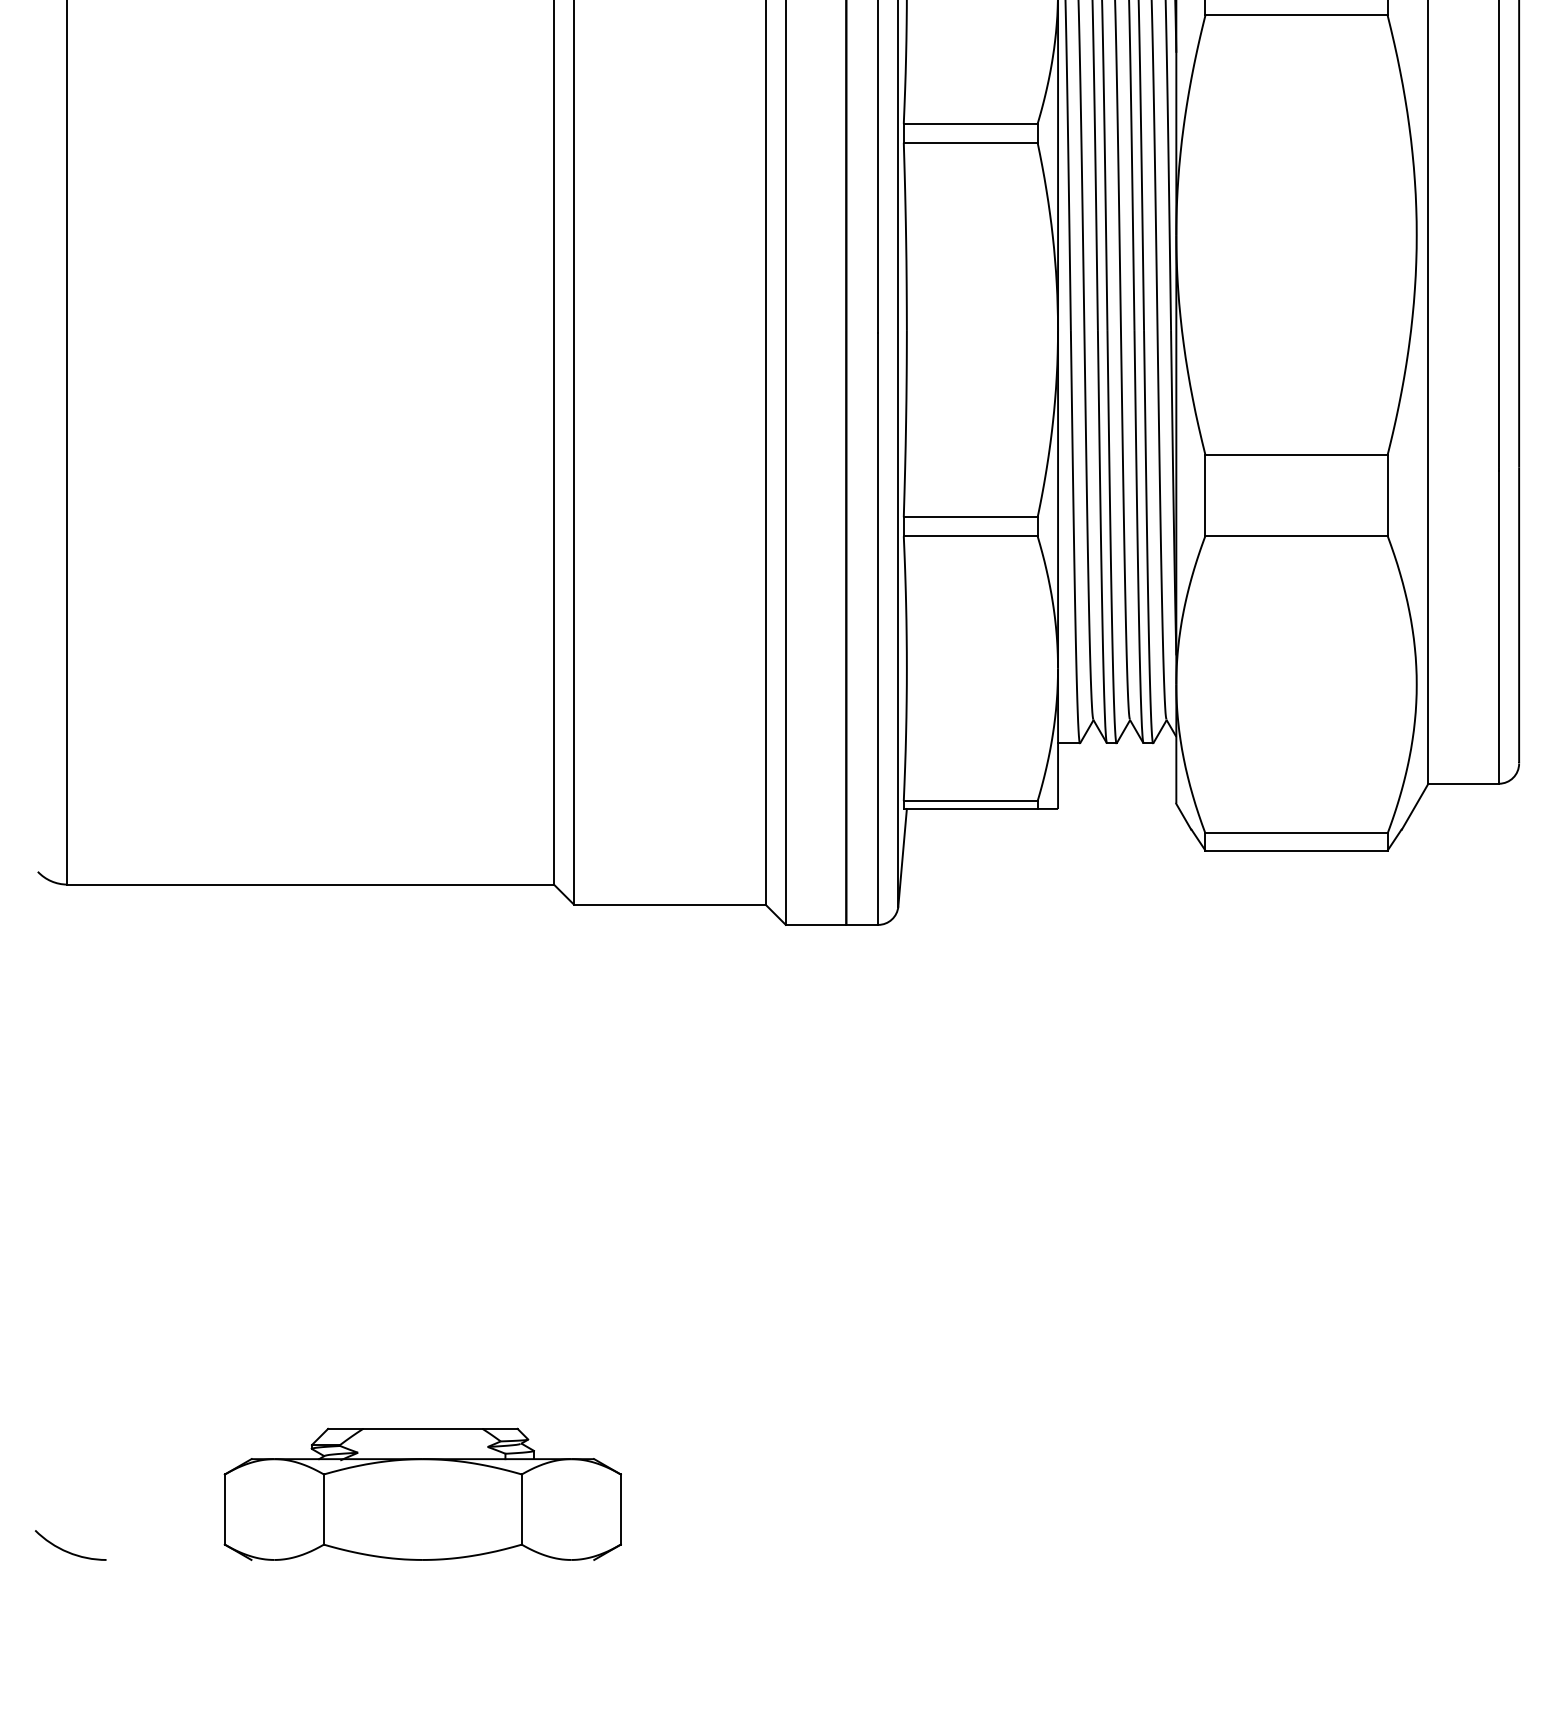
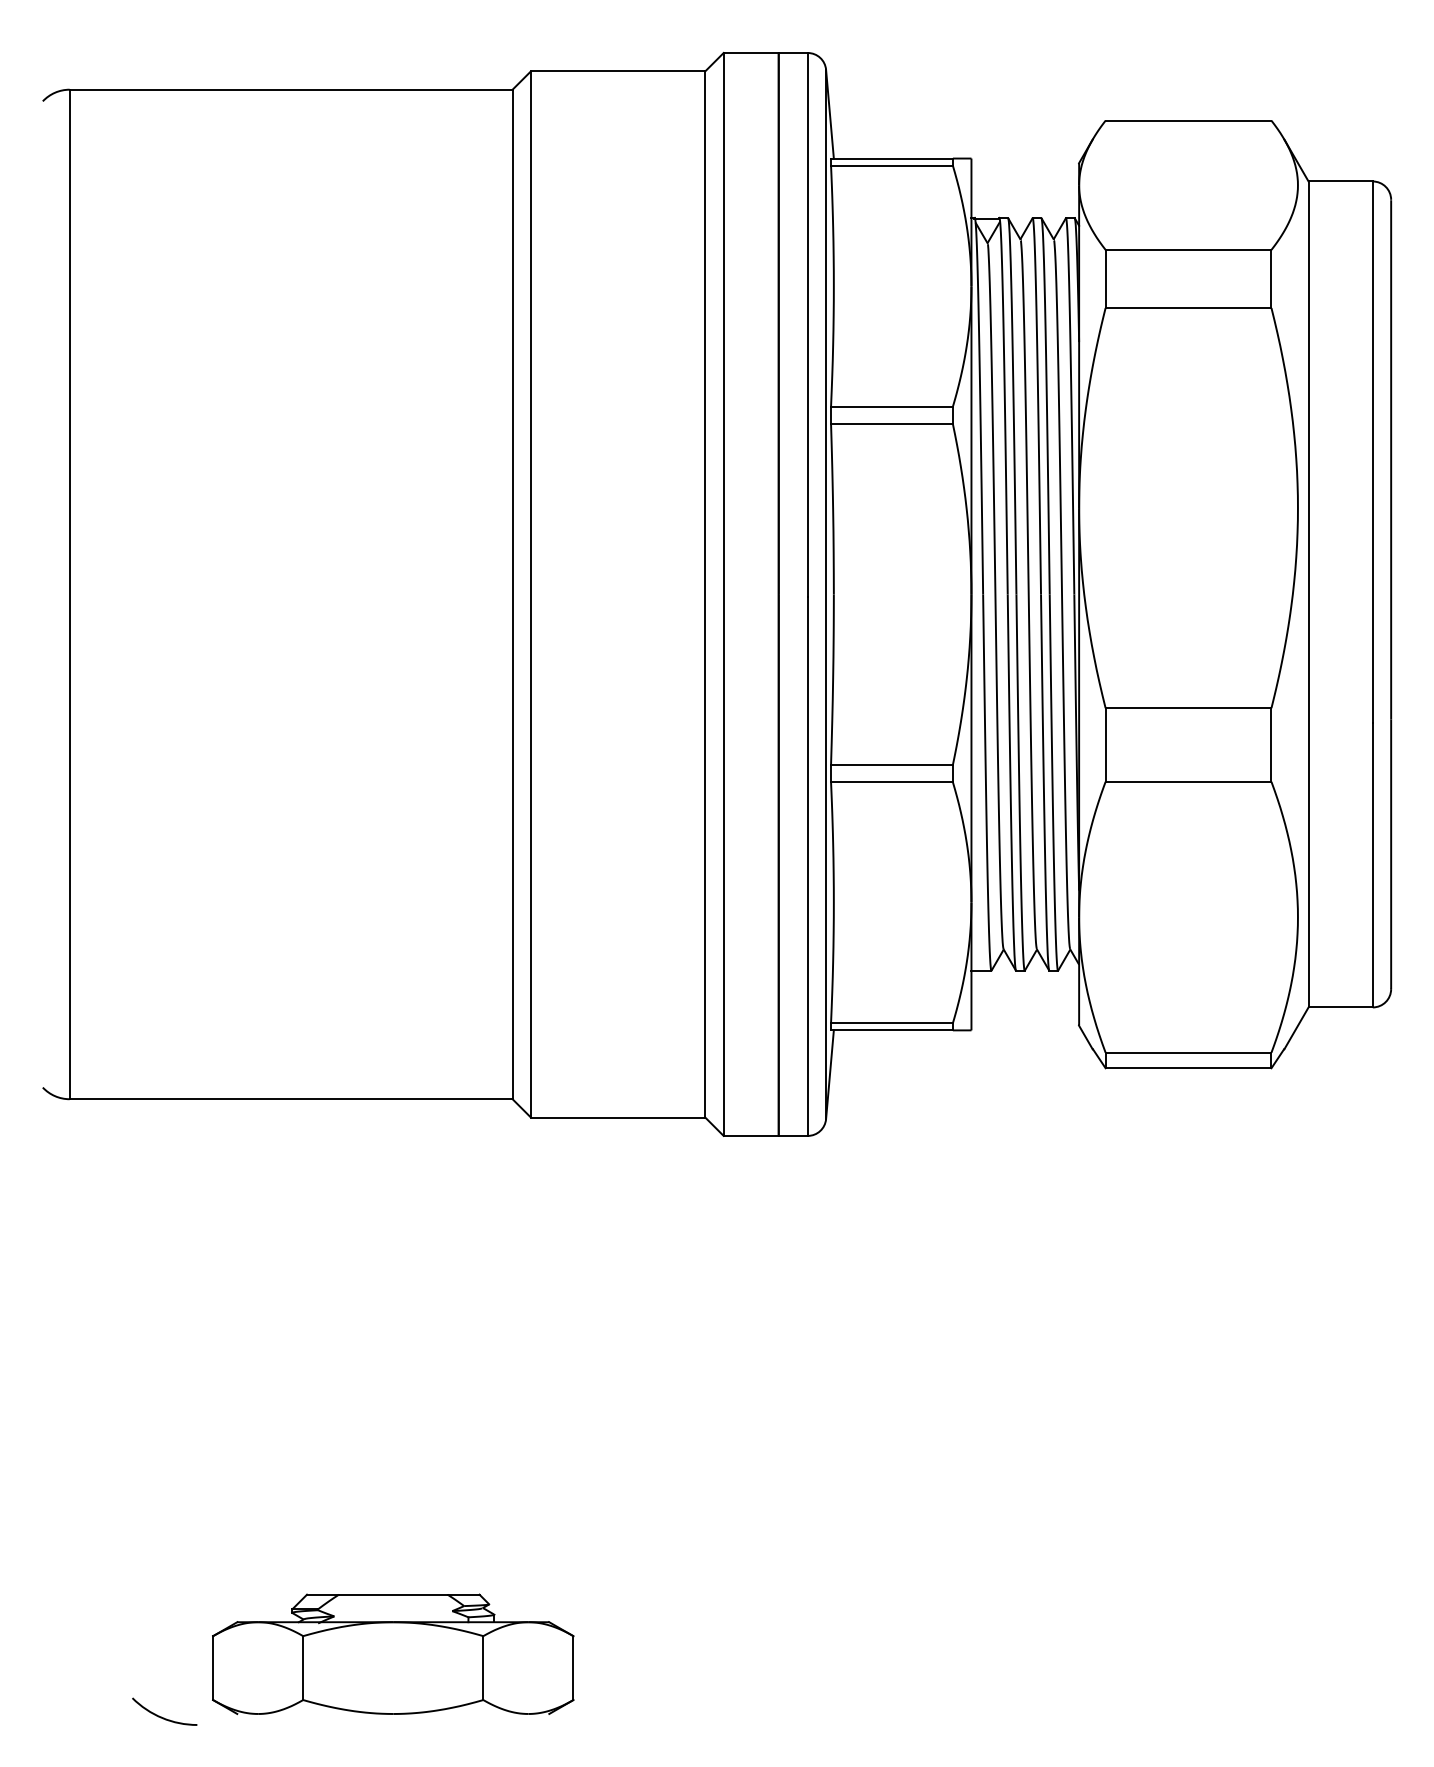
arc: (67, 1550) -> (161, 1716), moved

